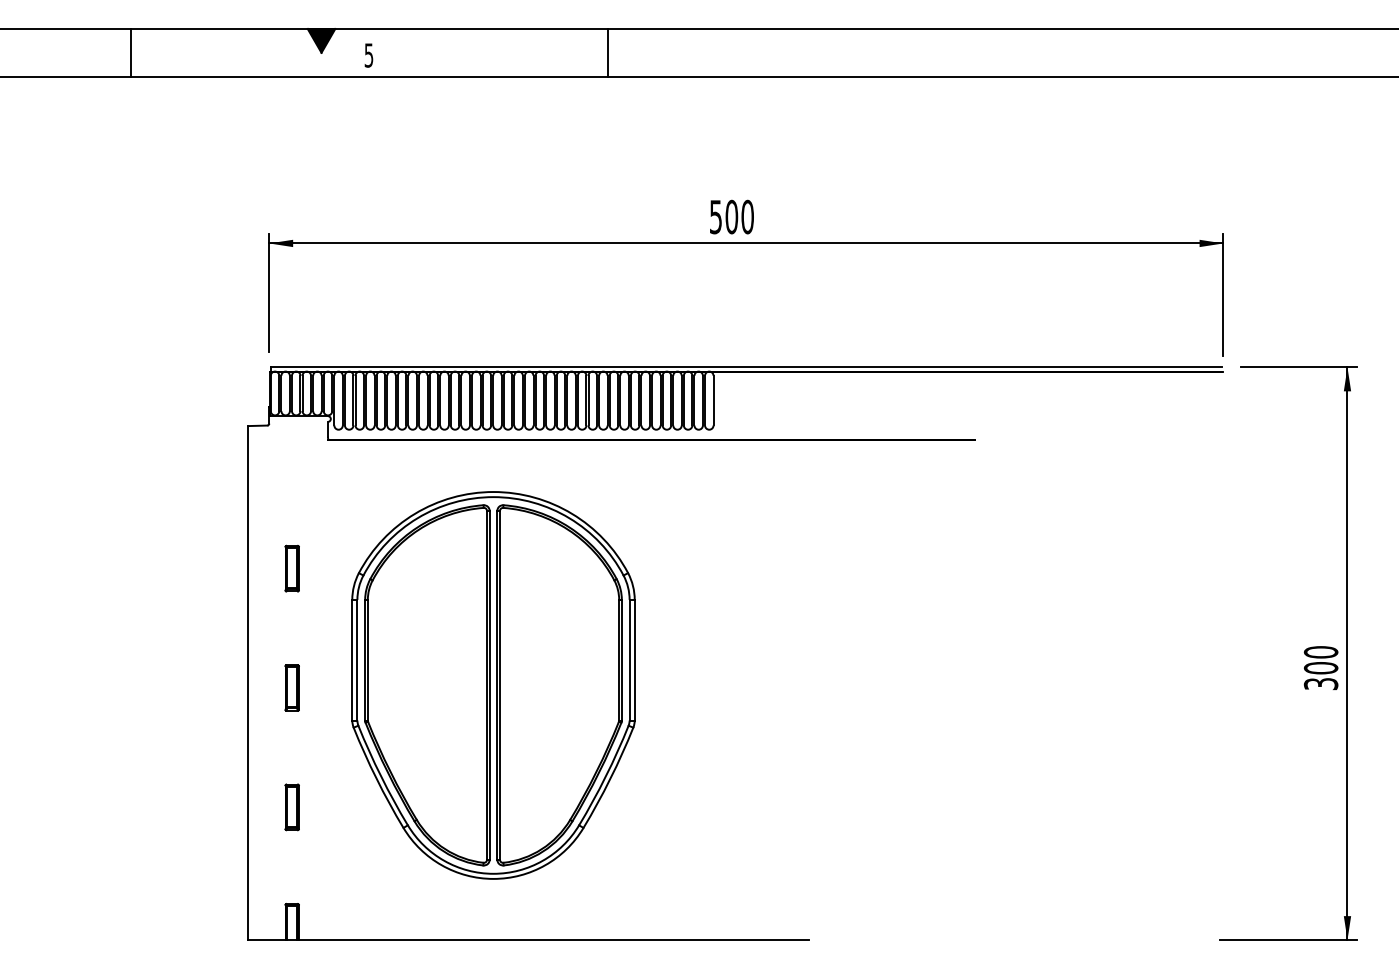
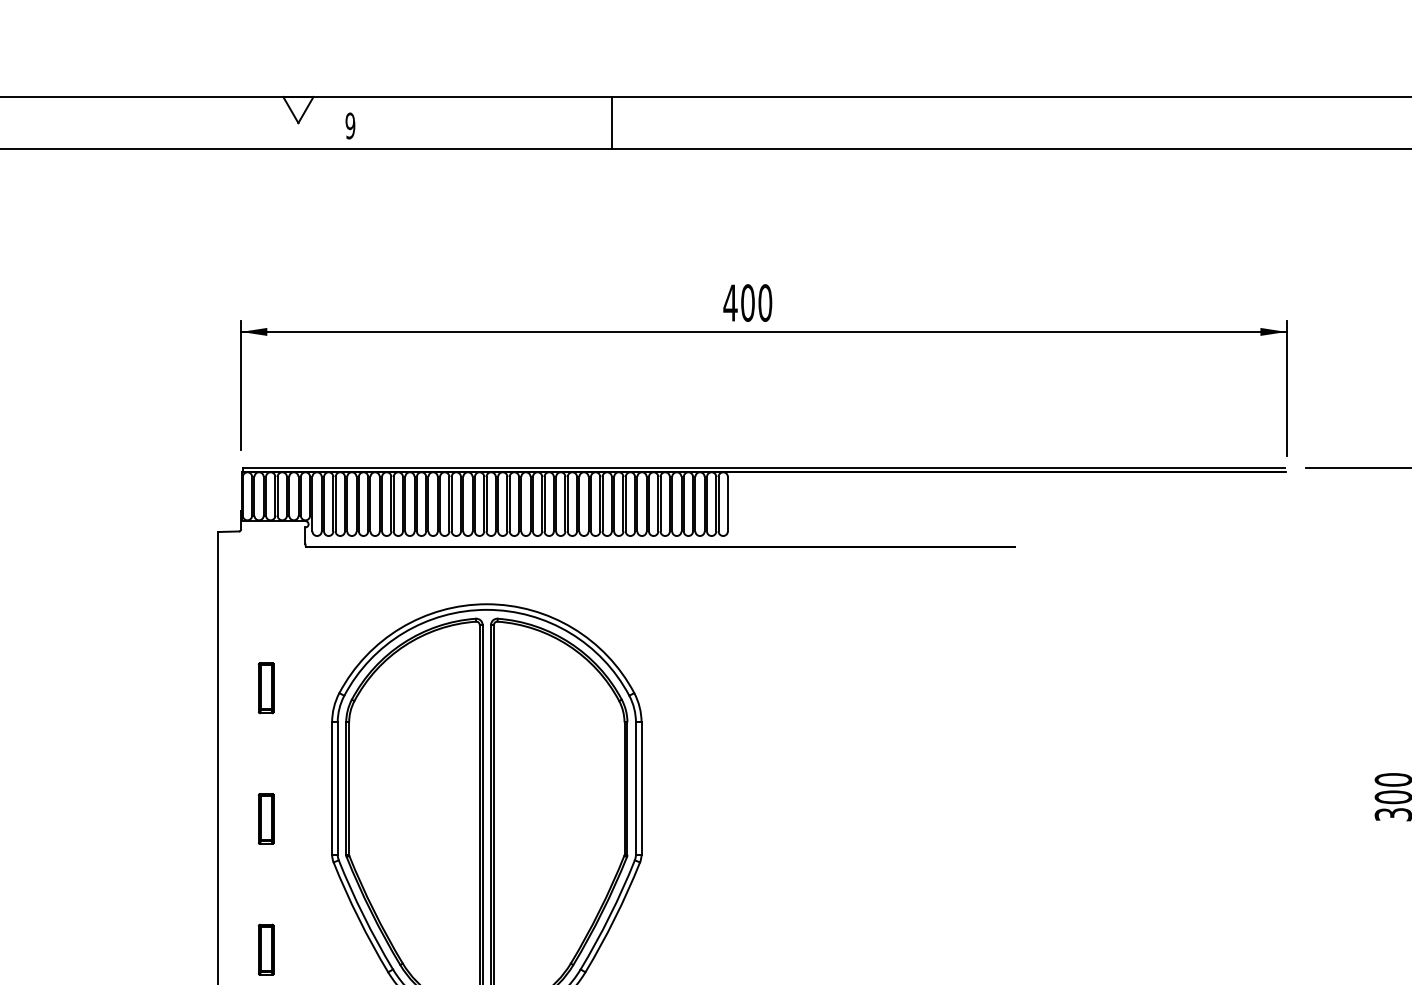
fill: (321, 40) -> (298, 109), removed
line: (130, 52) -> (89, 122), removed
text: (368, 55) -> (349, 126), 5 -> 9
text: (715, 217) -> (730, 303), 500 -> 400

